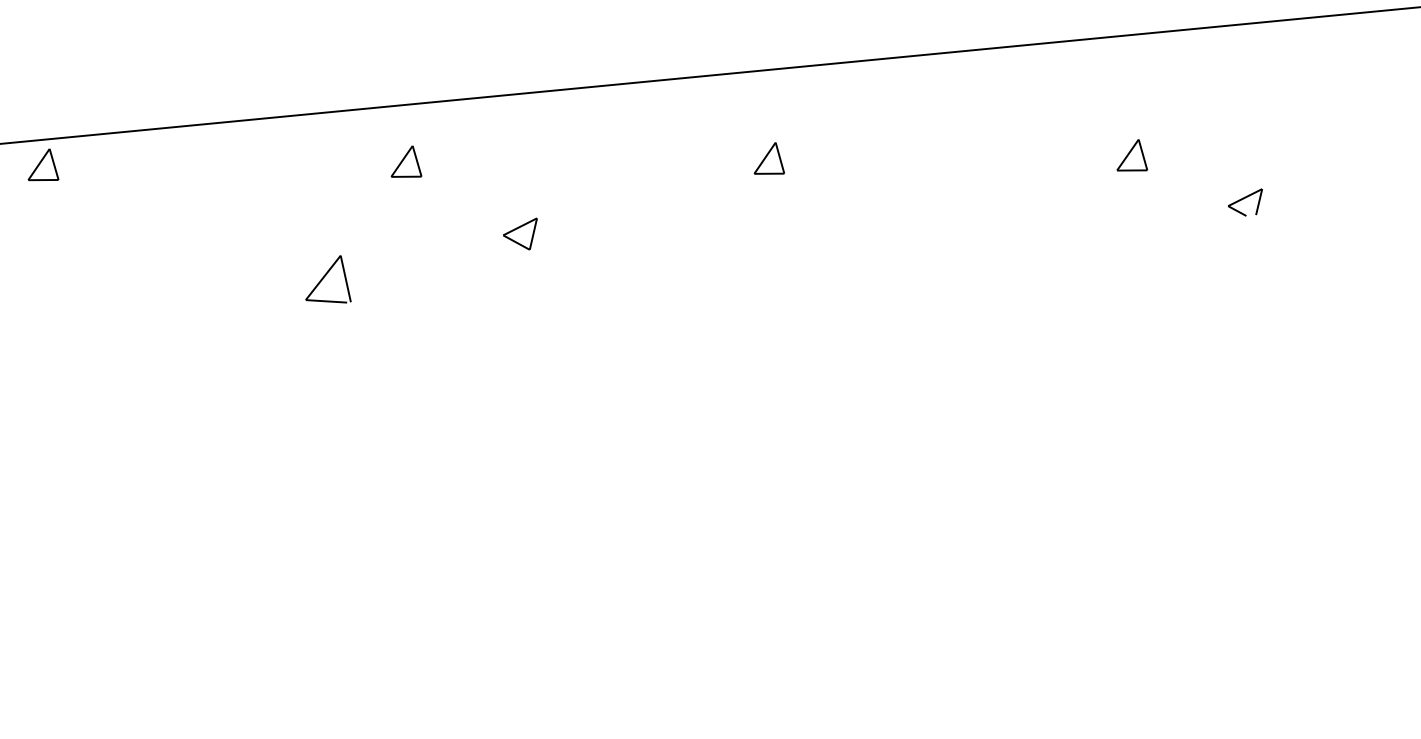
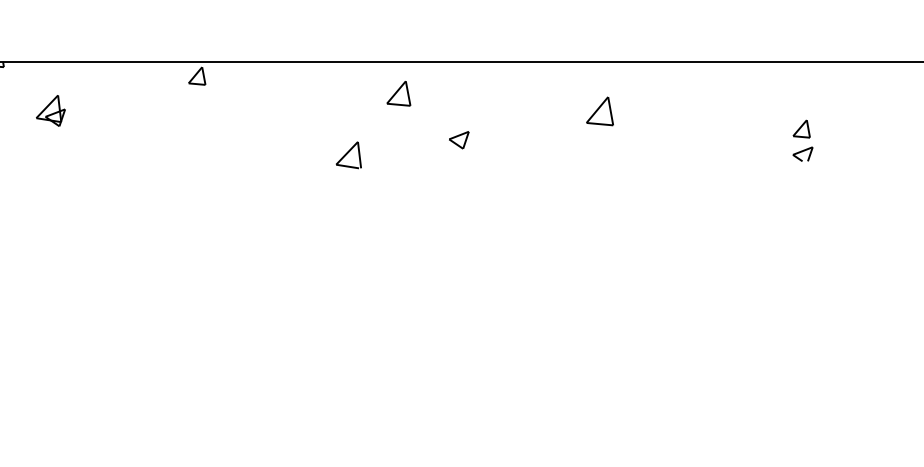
part: (768, 159) -> (600, 111), size x1.6
part: (404, 162) -> (398, 93), size x1.4
part: (1245, 202) -> (802, 153), moved

